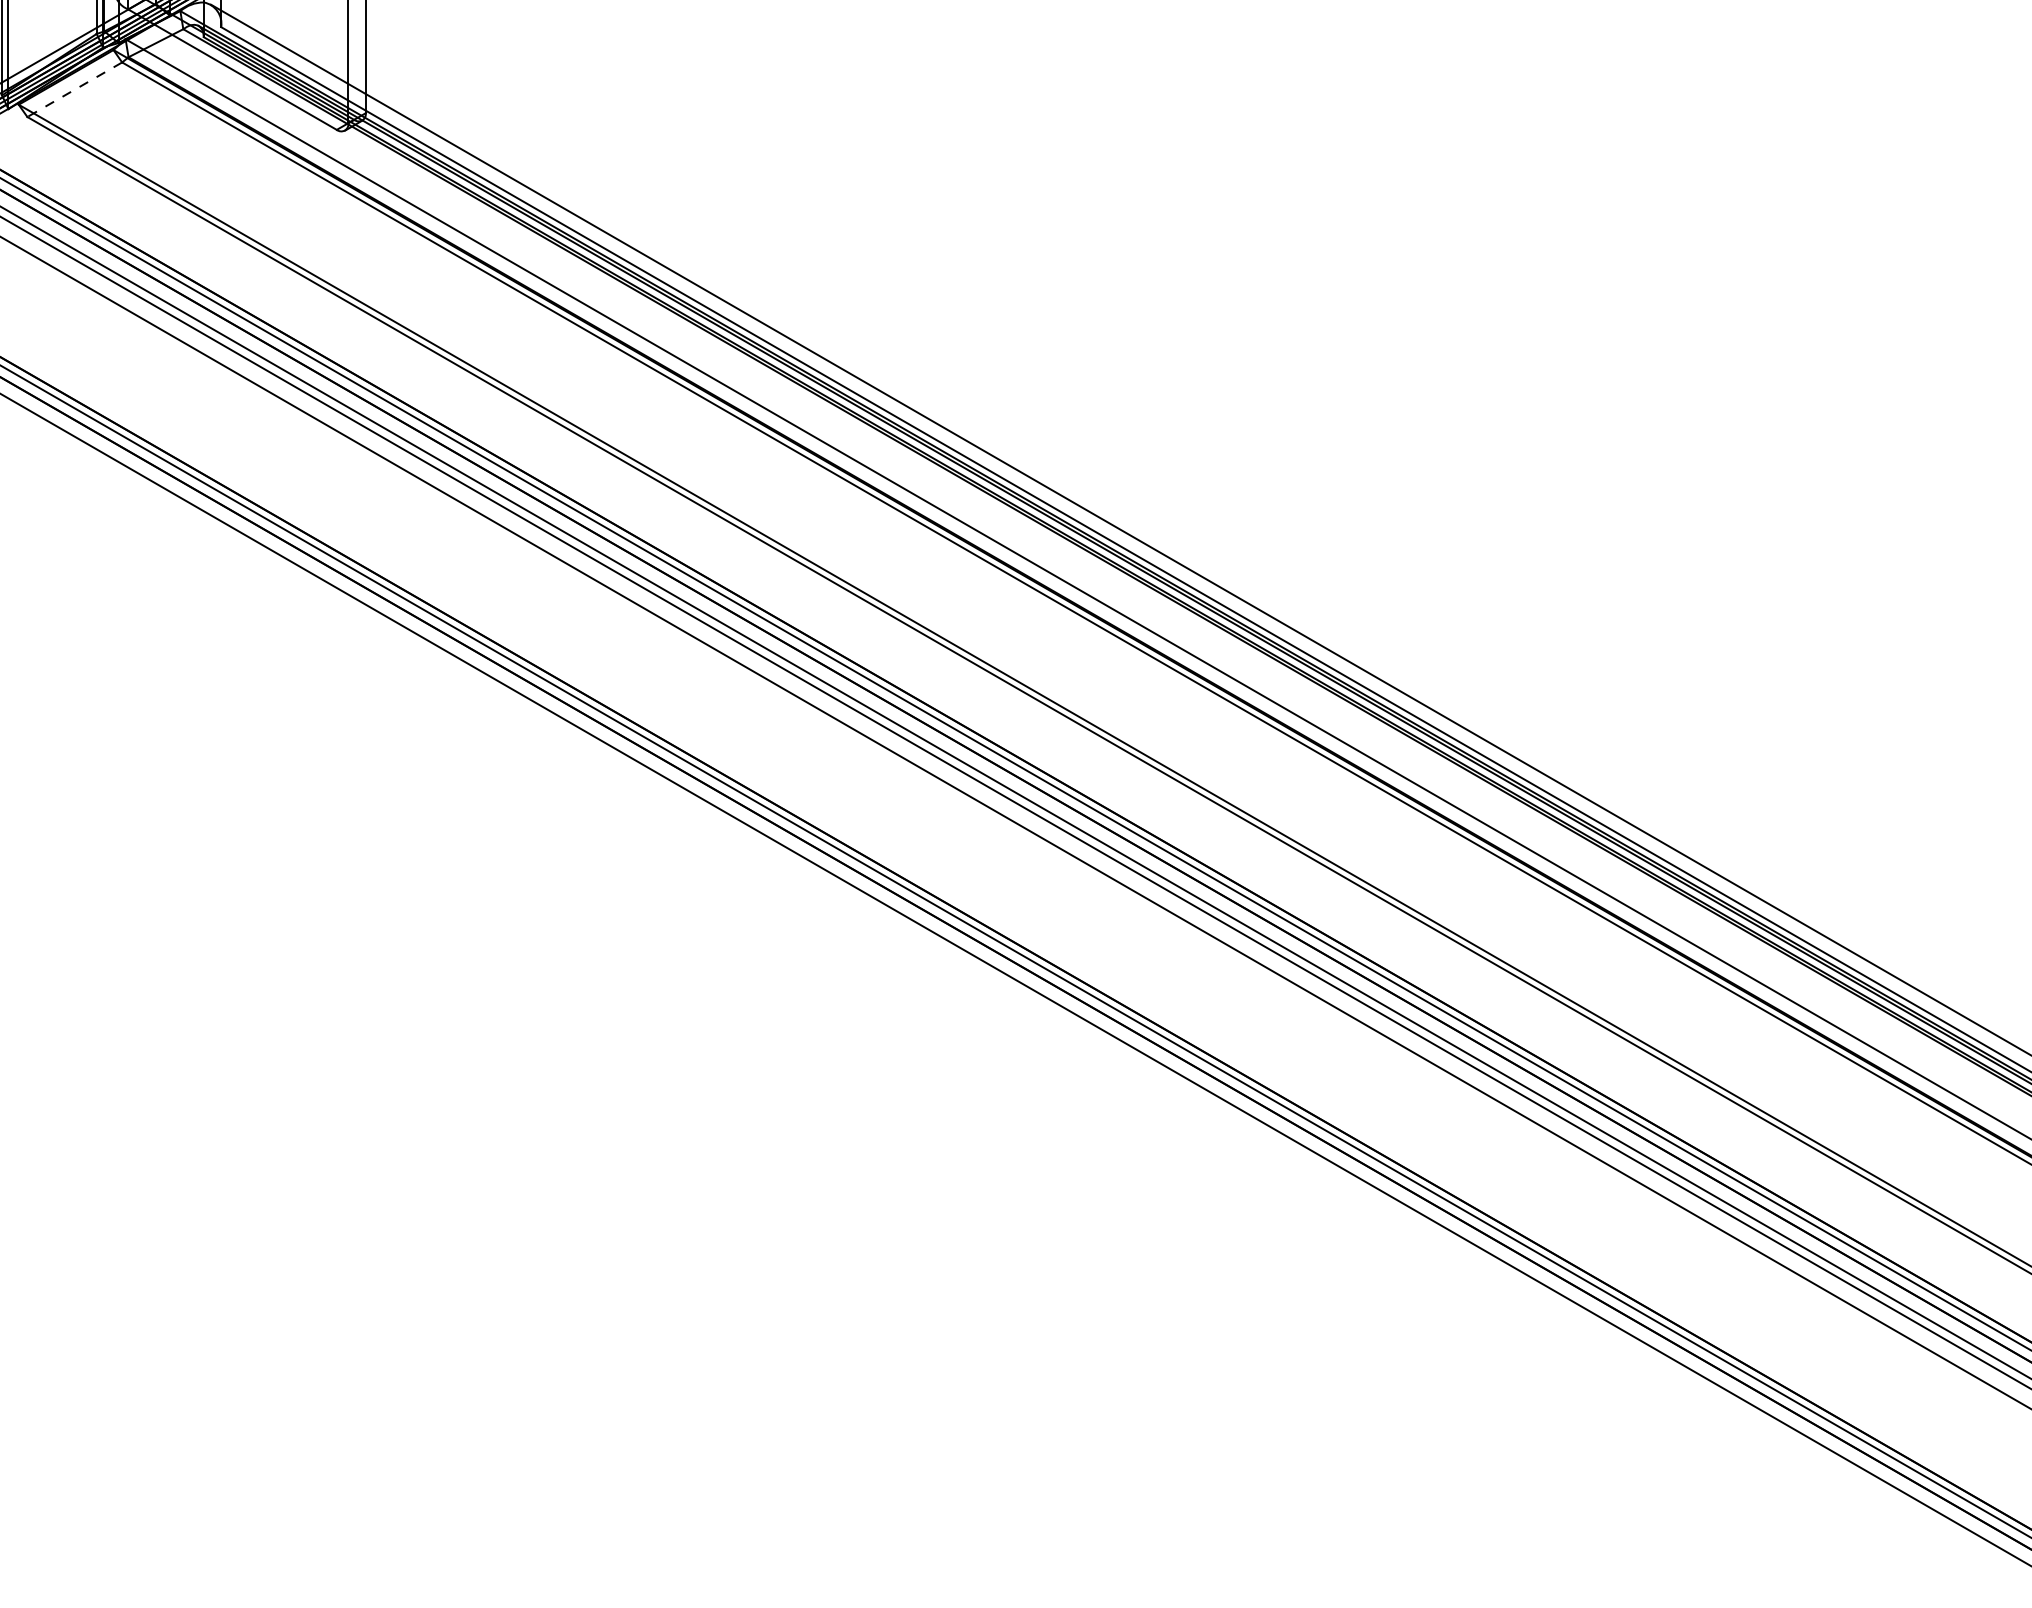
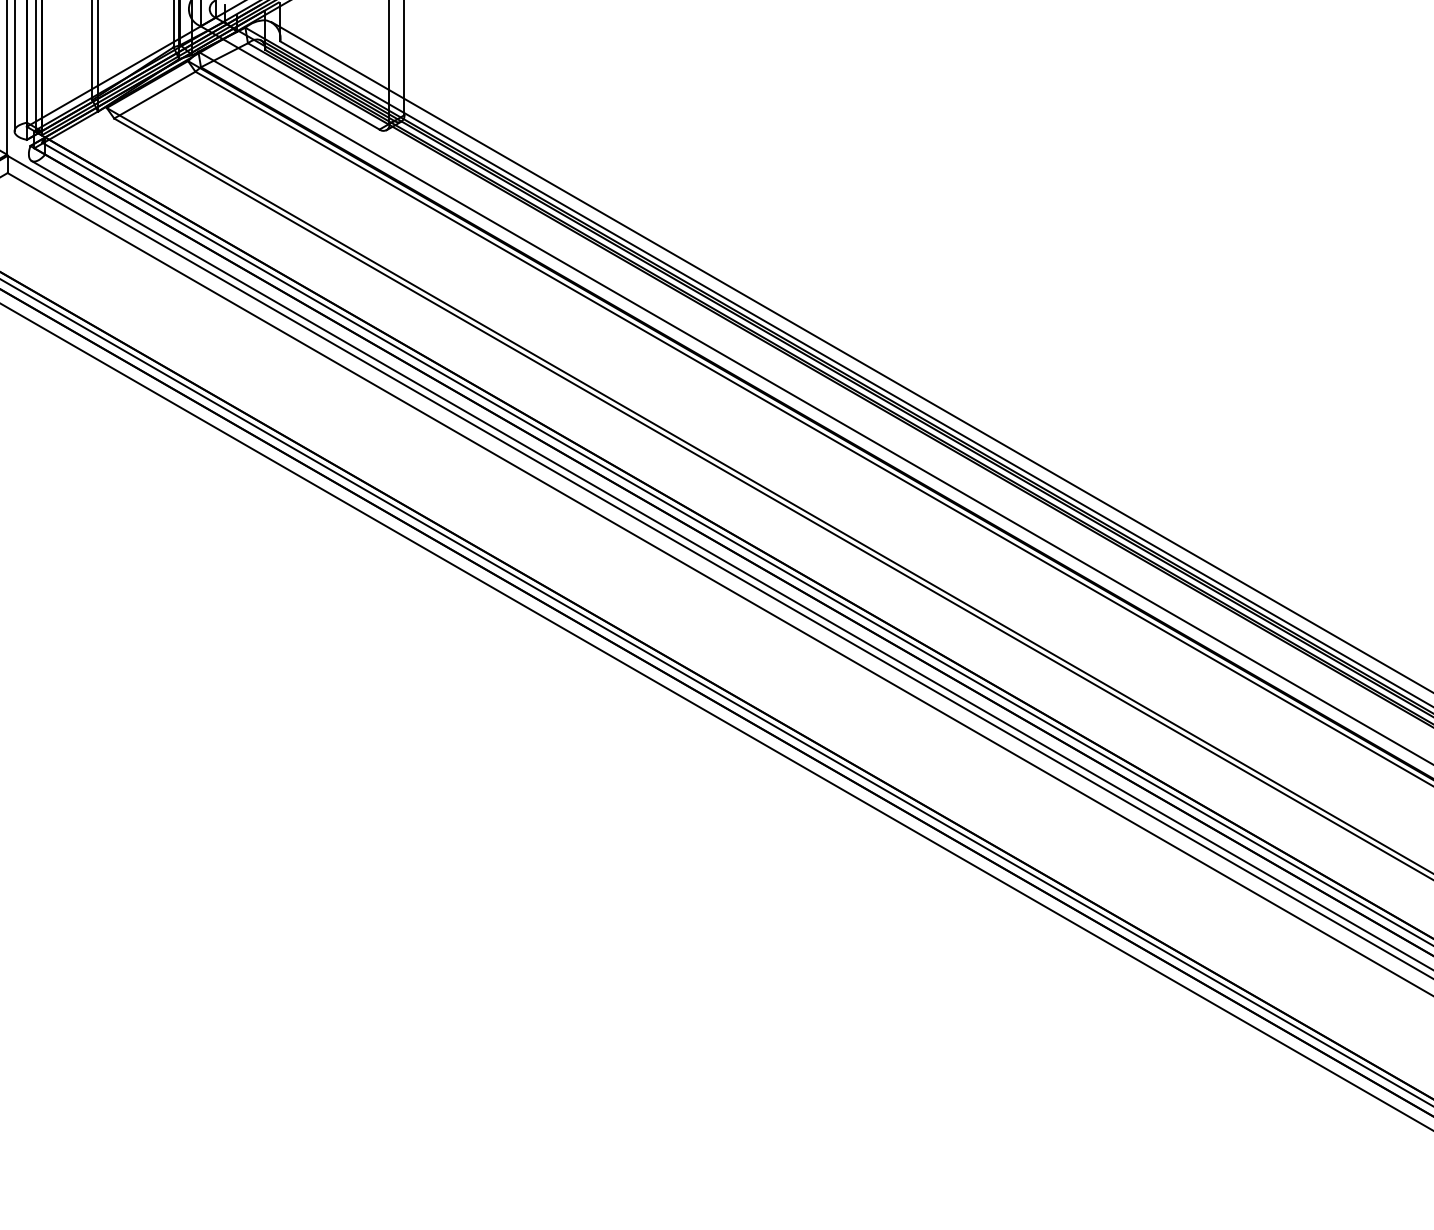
line: (74, 89) -> (154, 94), dashed -> solid

